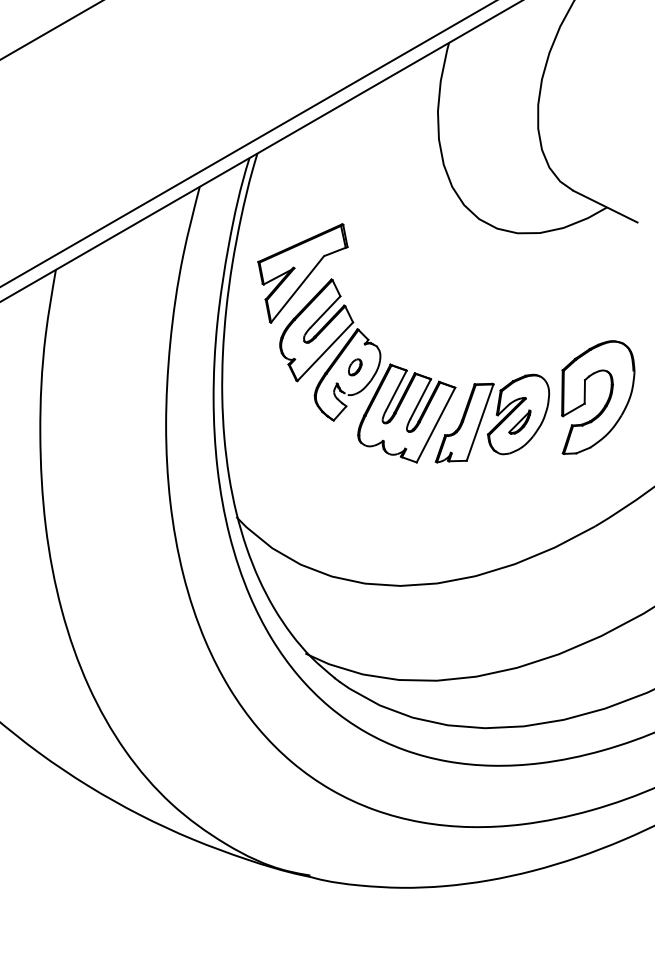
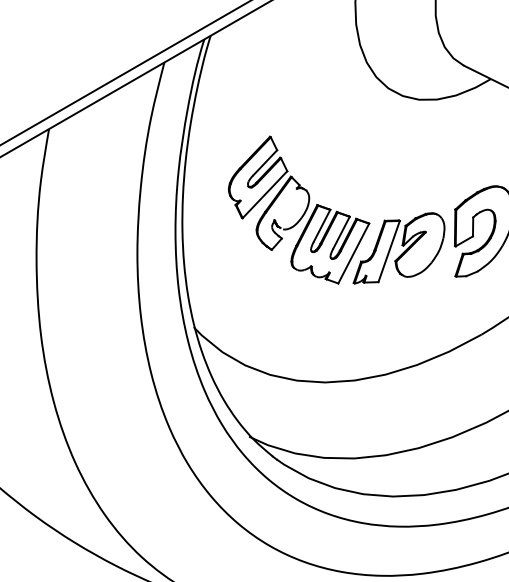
part: (302, 273) -> (246, 131), removed
part: (355, 367) -> (289, 207), removed
part: (519, 421) -> (420, 250), removed

